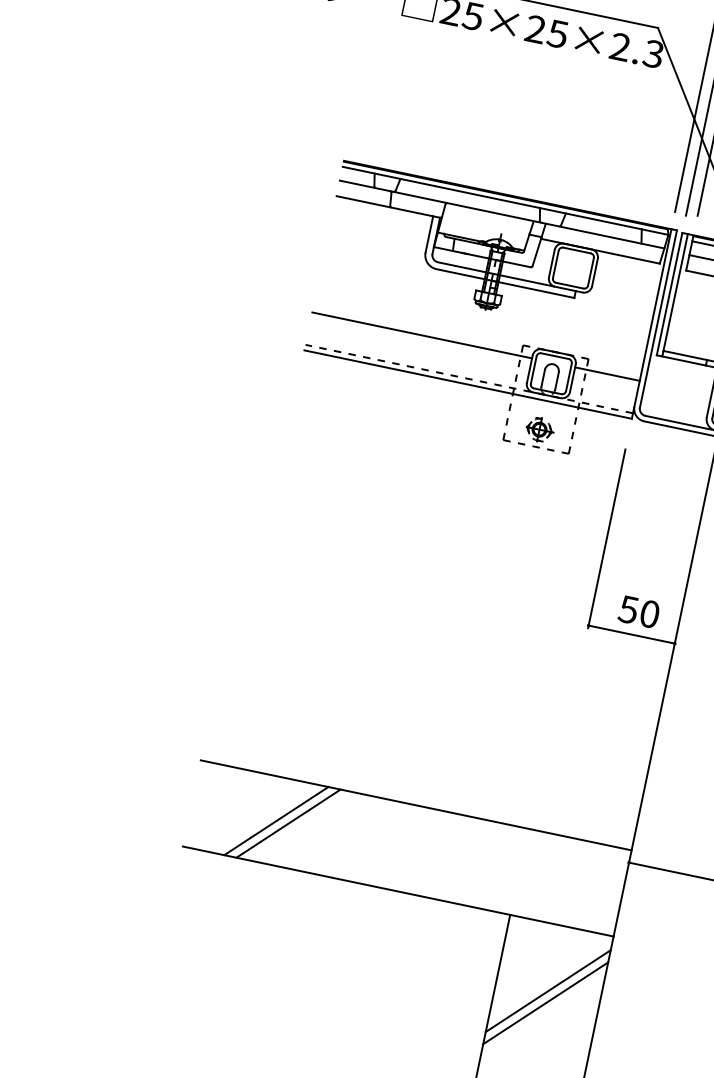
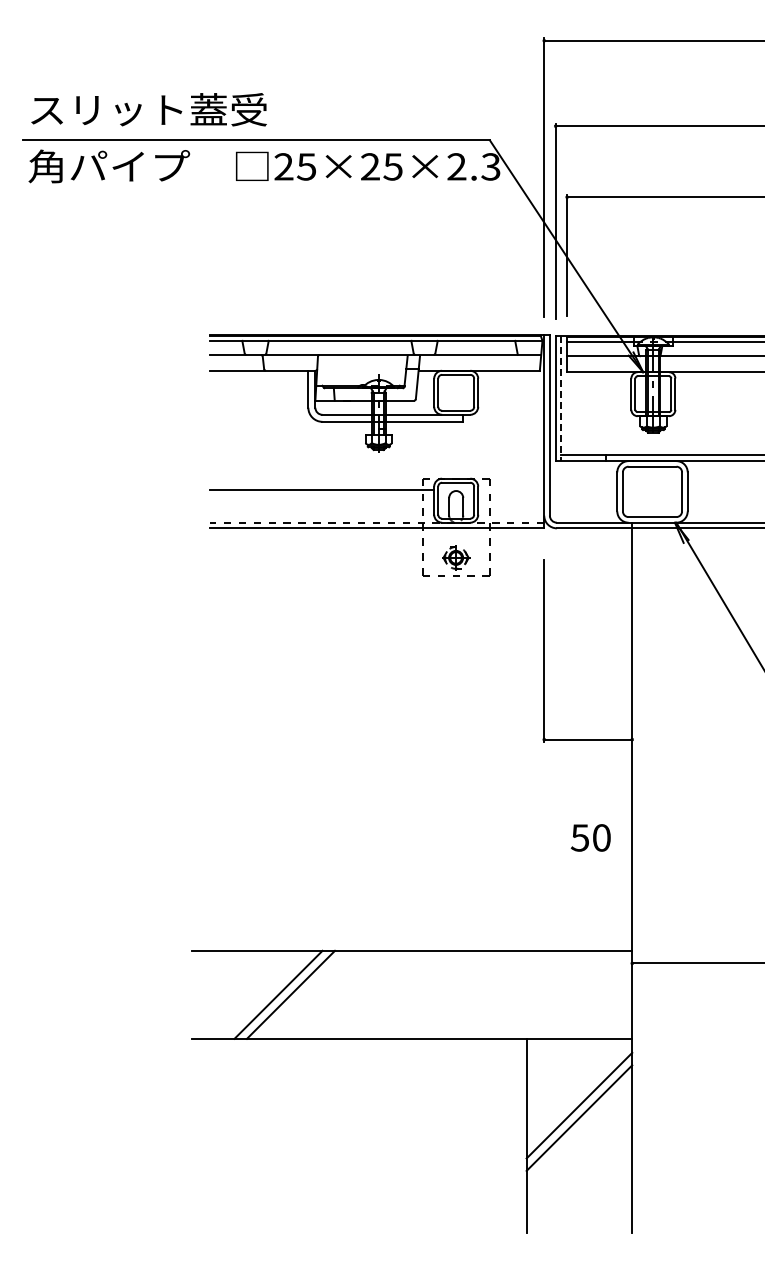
line: (675, 296) -> (561, 399), solid -> dashed
line: (607, 374) -> (511, 489), removed
text: (638, 611) -> (590, 837), moved

